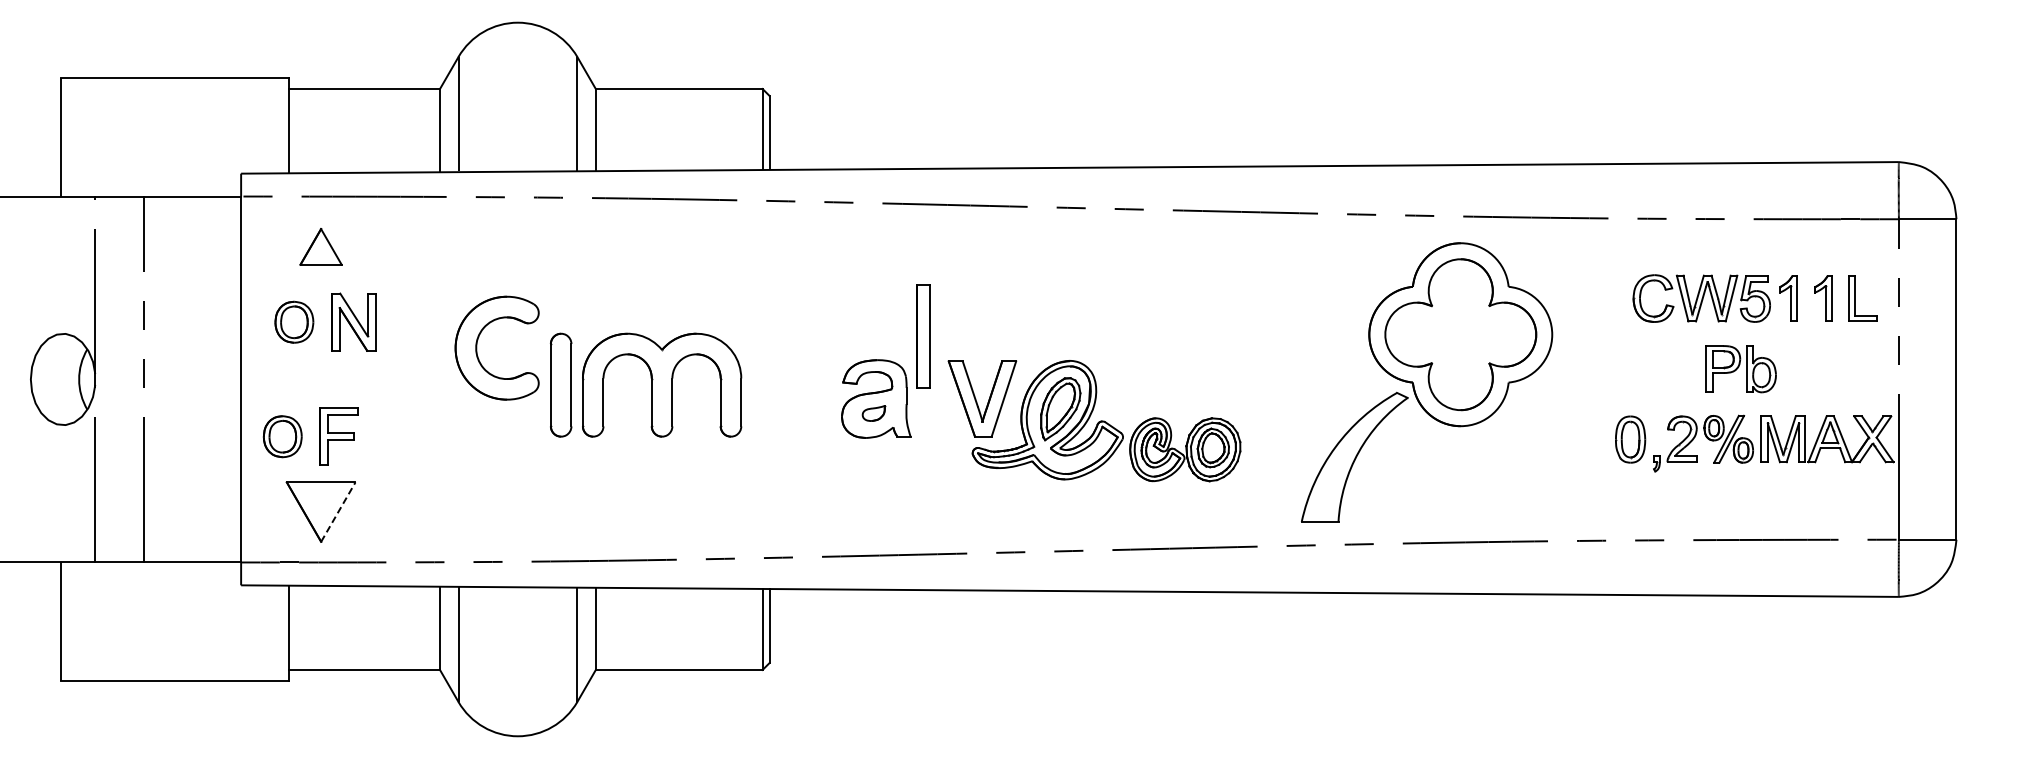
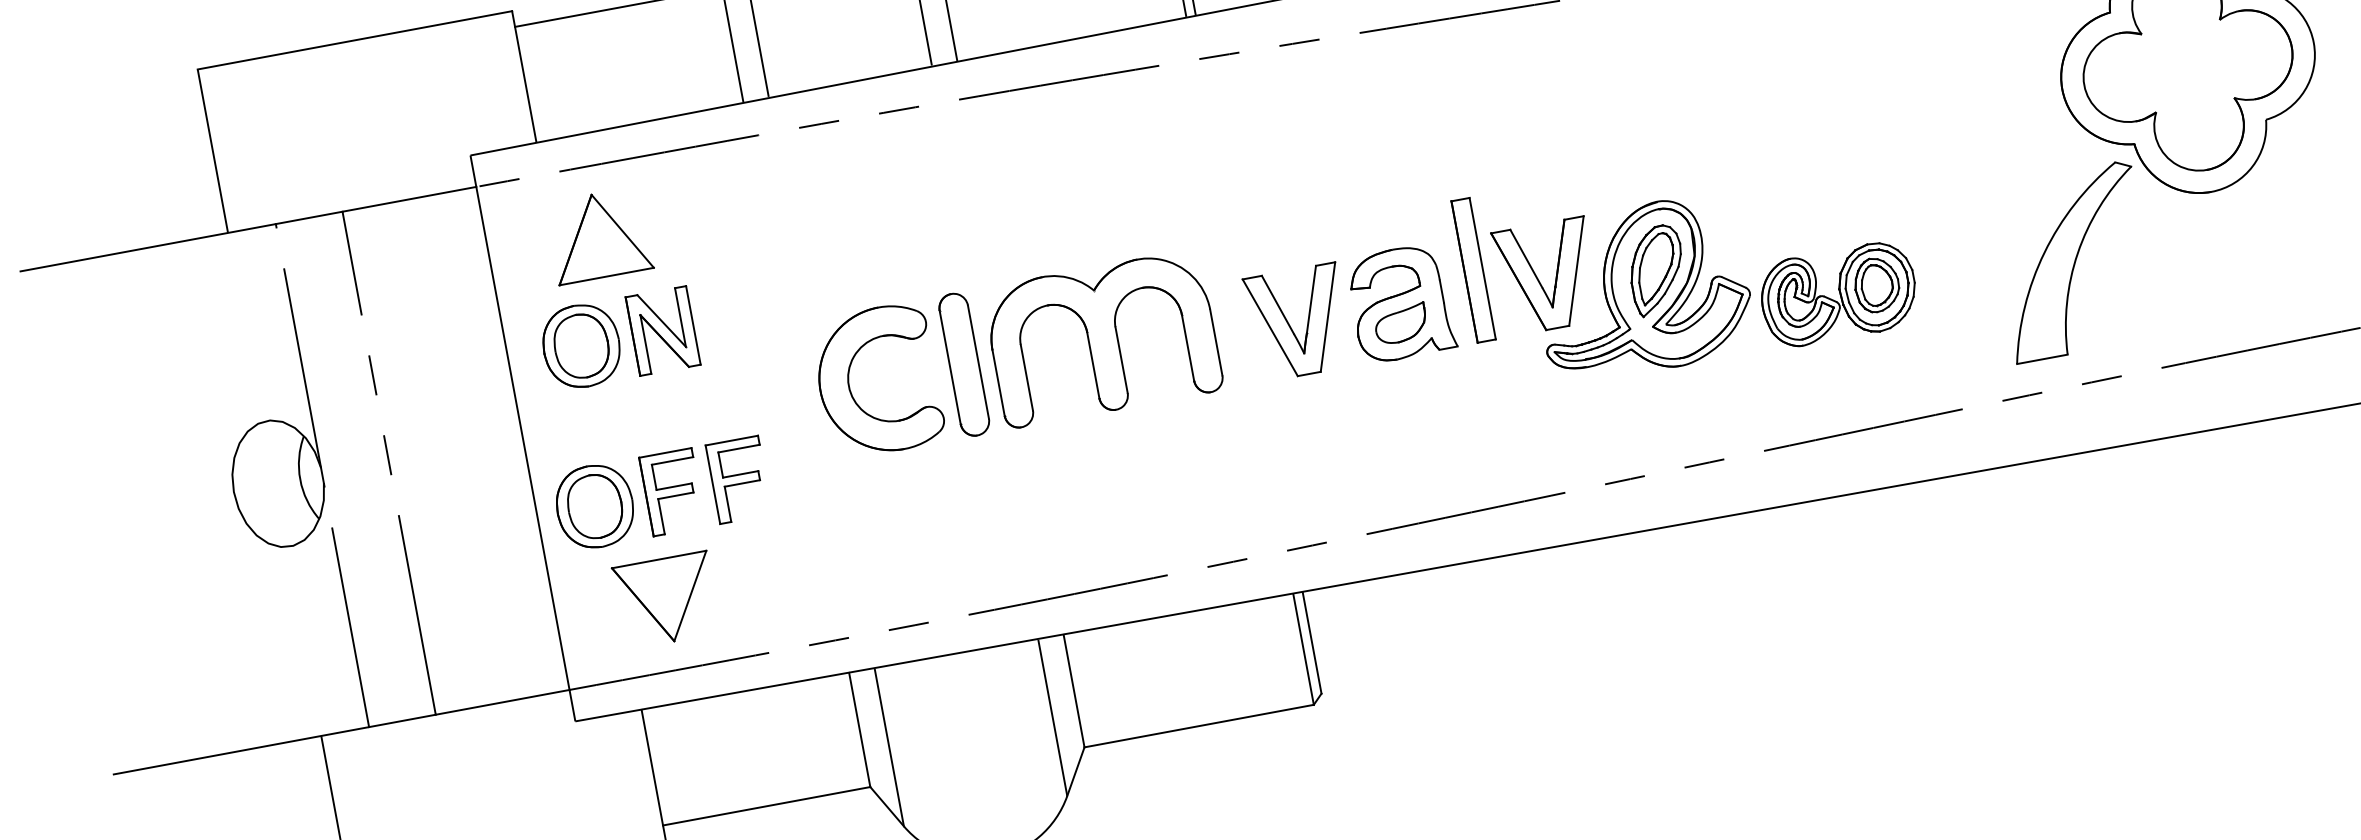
part: (320, 246) -> (598, 235), size x1.67
part: (294, 322) -> (581, 346), size x1.43
part: (923, 336) -> (1473, 270), moved
part: (477, 347) -> (850, 384), moved
part: (801, 398) -> (1298, 321), added
part: (873, 413) -> (1400, 324), size x1.67
part: (282, 436) -> (594, 506), size x1.43
part: (387, 436) -> (738, 479), added
line: (338, 511) -> (690, 595), dashed -> solid

